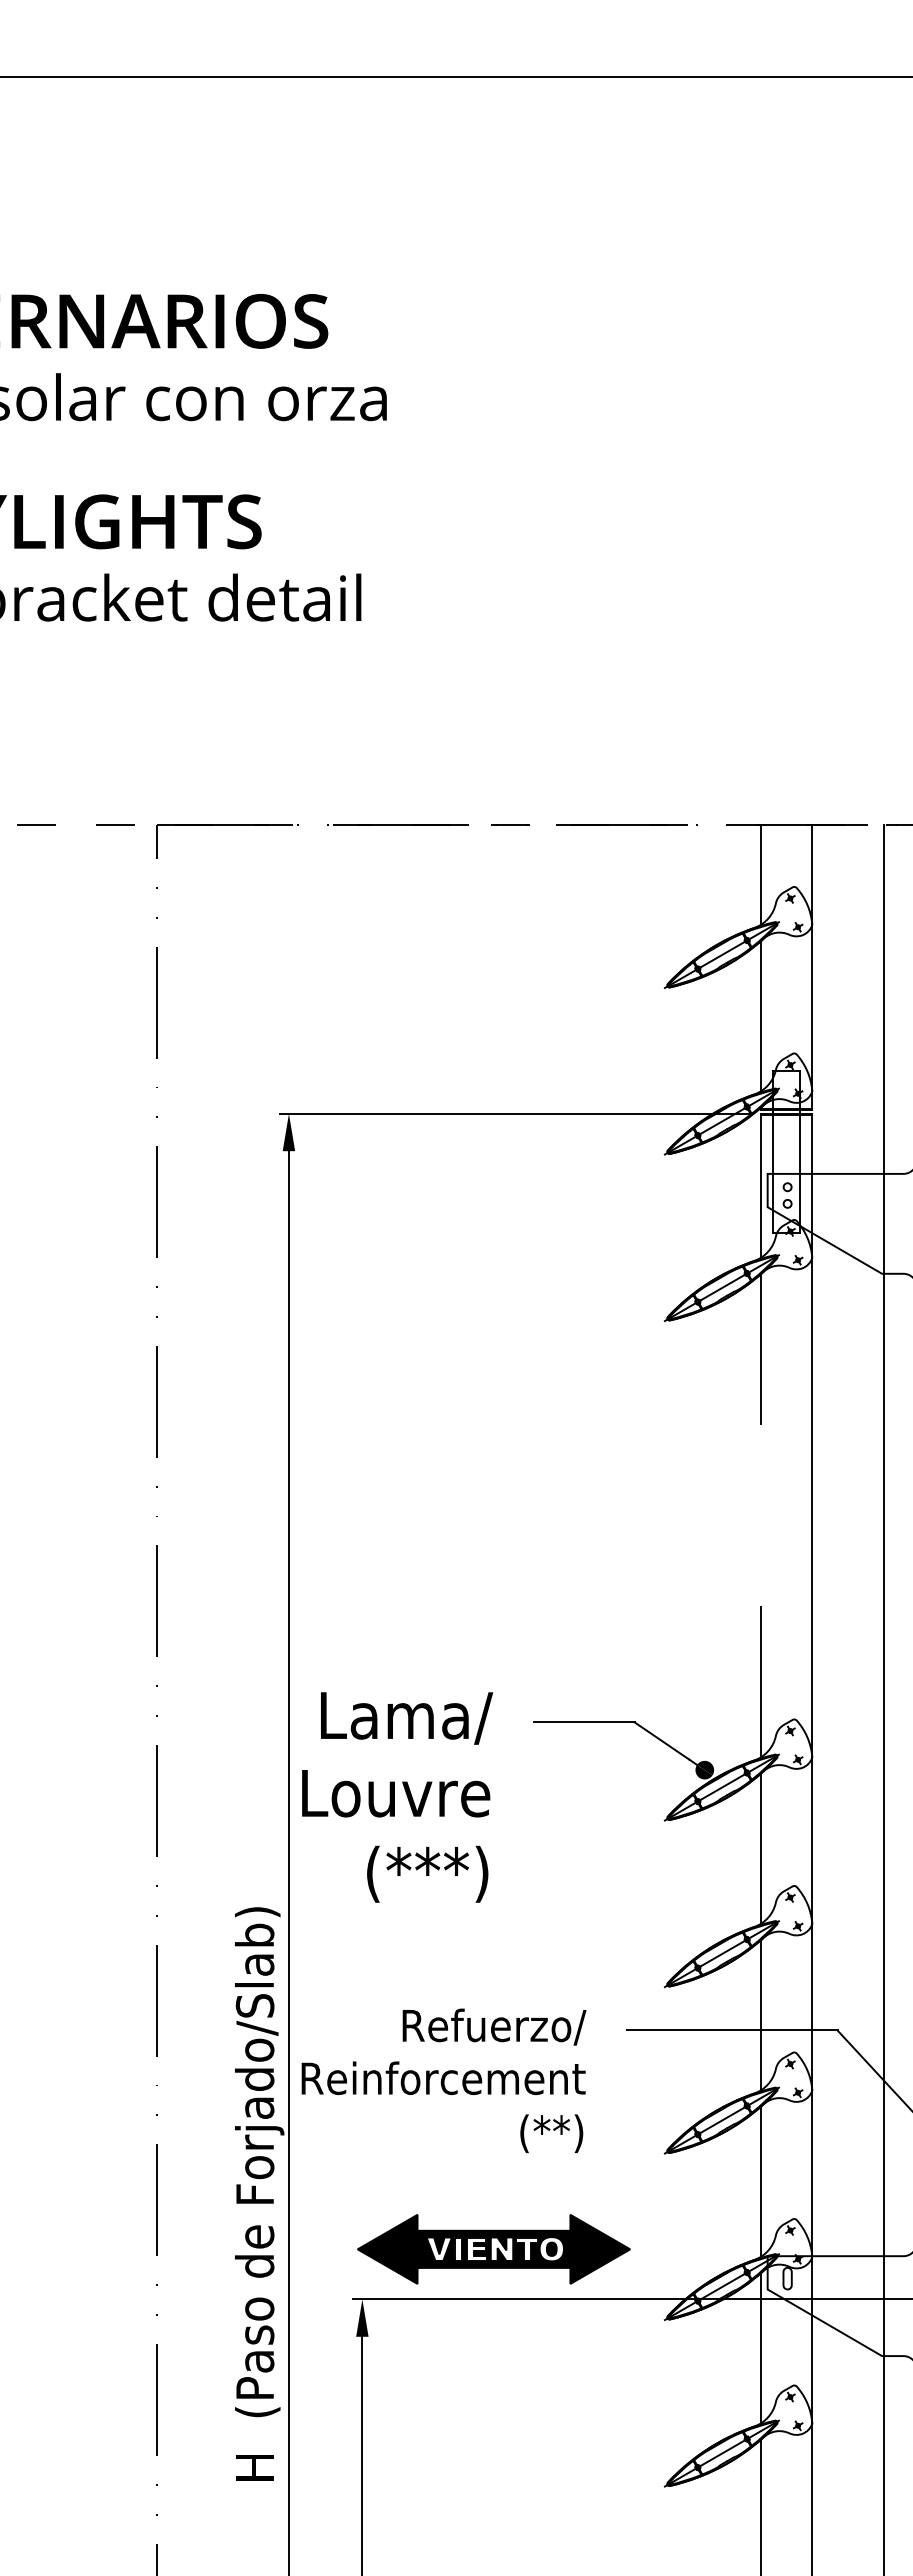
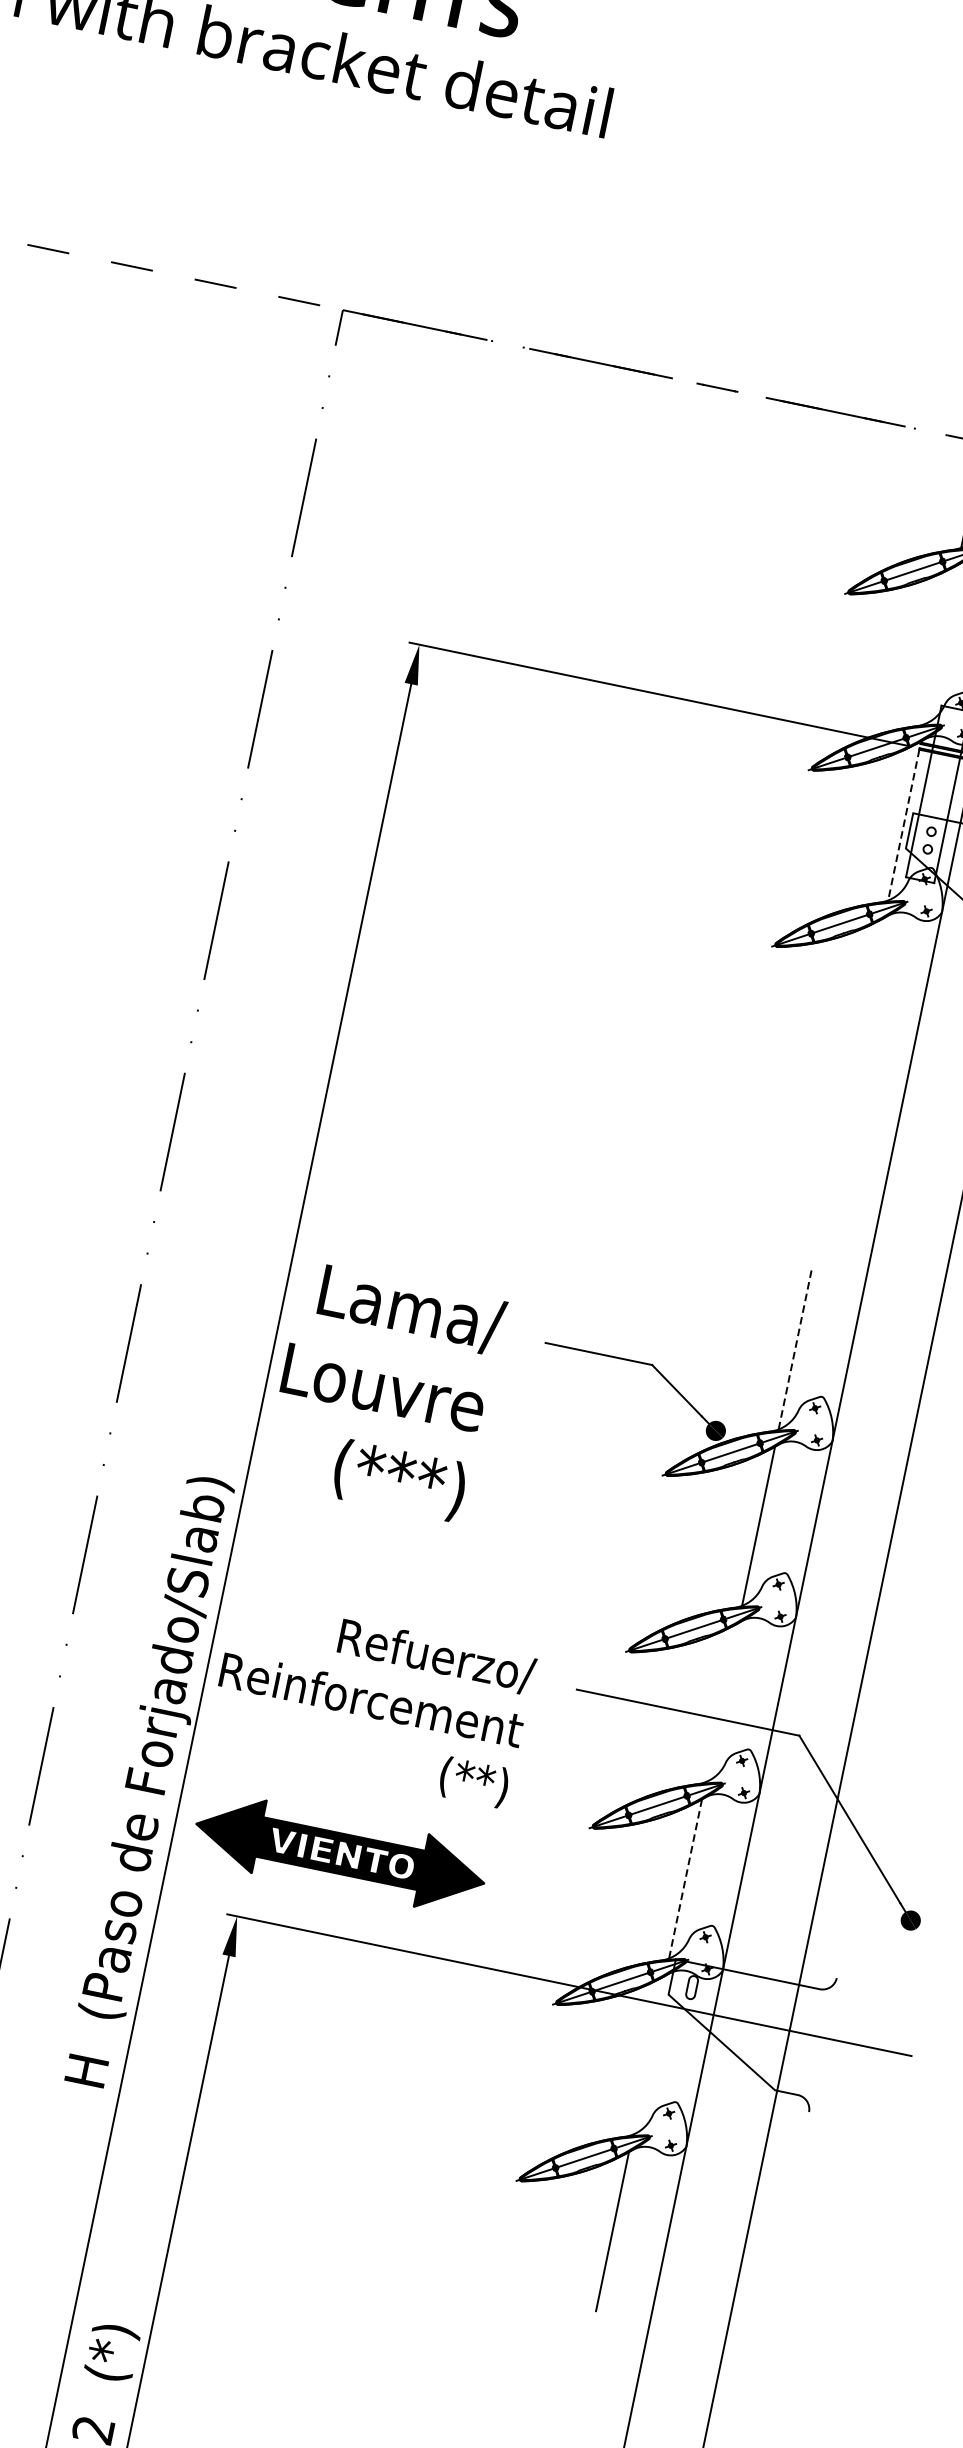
line: (761, 1015) -> (941, 644), removed
line: (761, 1186) -> (903, 825), solid -> dashed
line: (761, 1348) -> (868, 996), removed
line: (761, 1682) -> (795, 1350), solid -> dashed
line: (761, 2014) -> (722, 1702), removed
line: (761, 2182) -> (685, 1880), solid -> dashed
part: (493, 2249) -> (339, 1853), moved
line: (761, 2347) -> (649, 2054), removed

